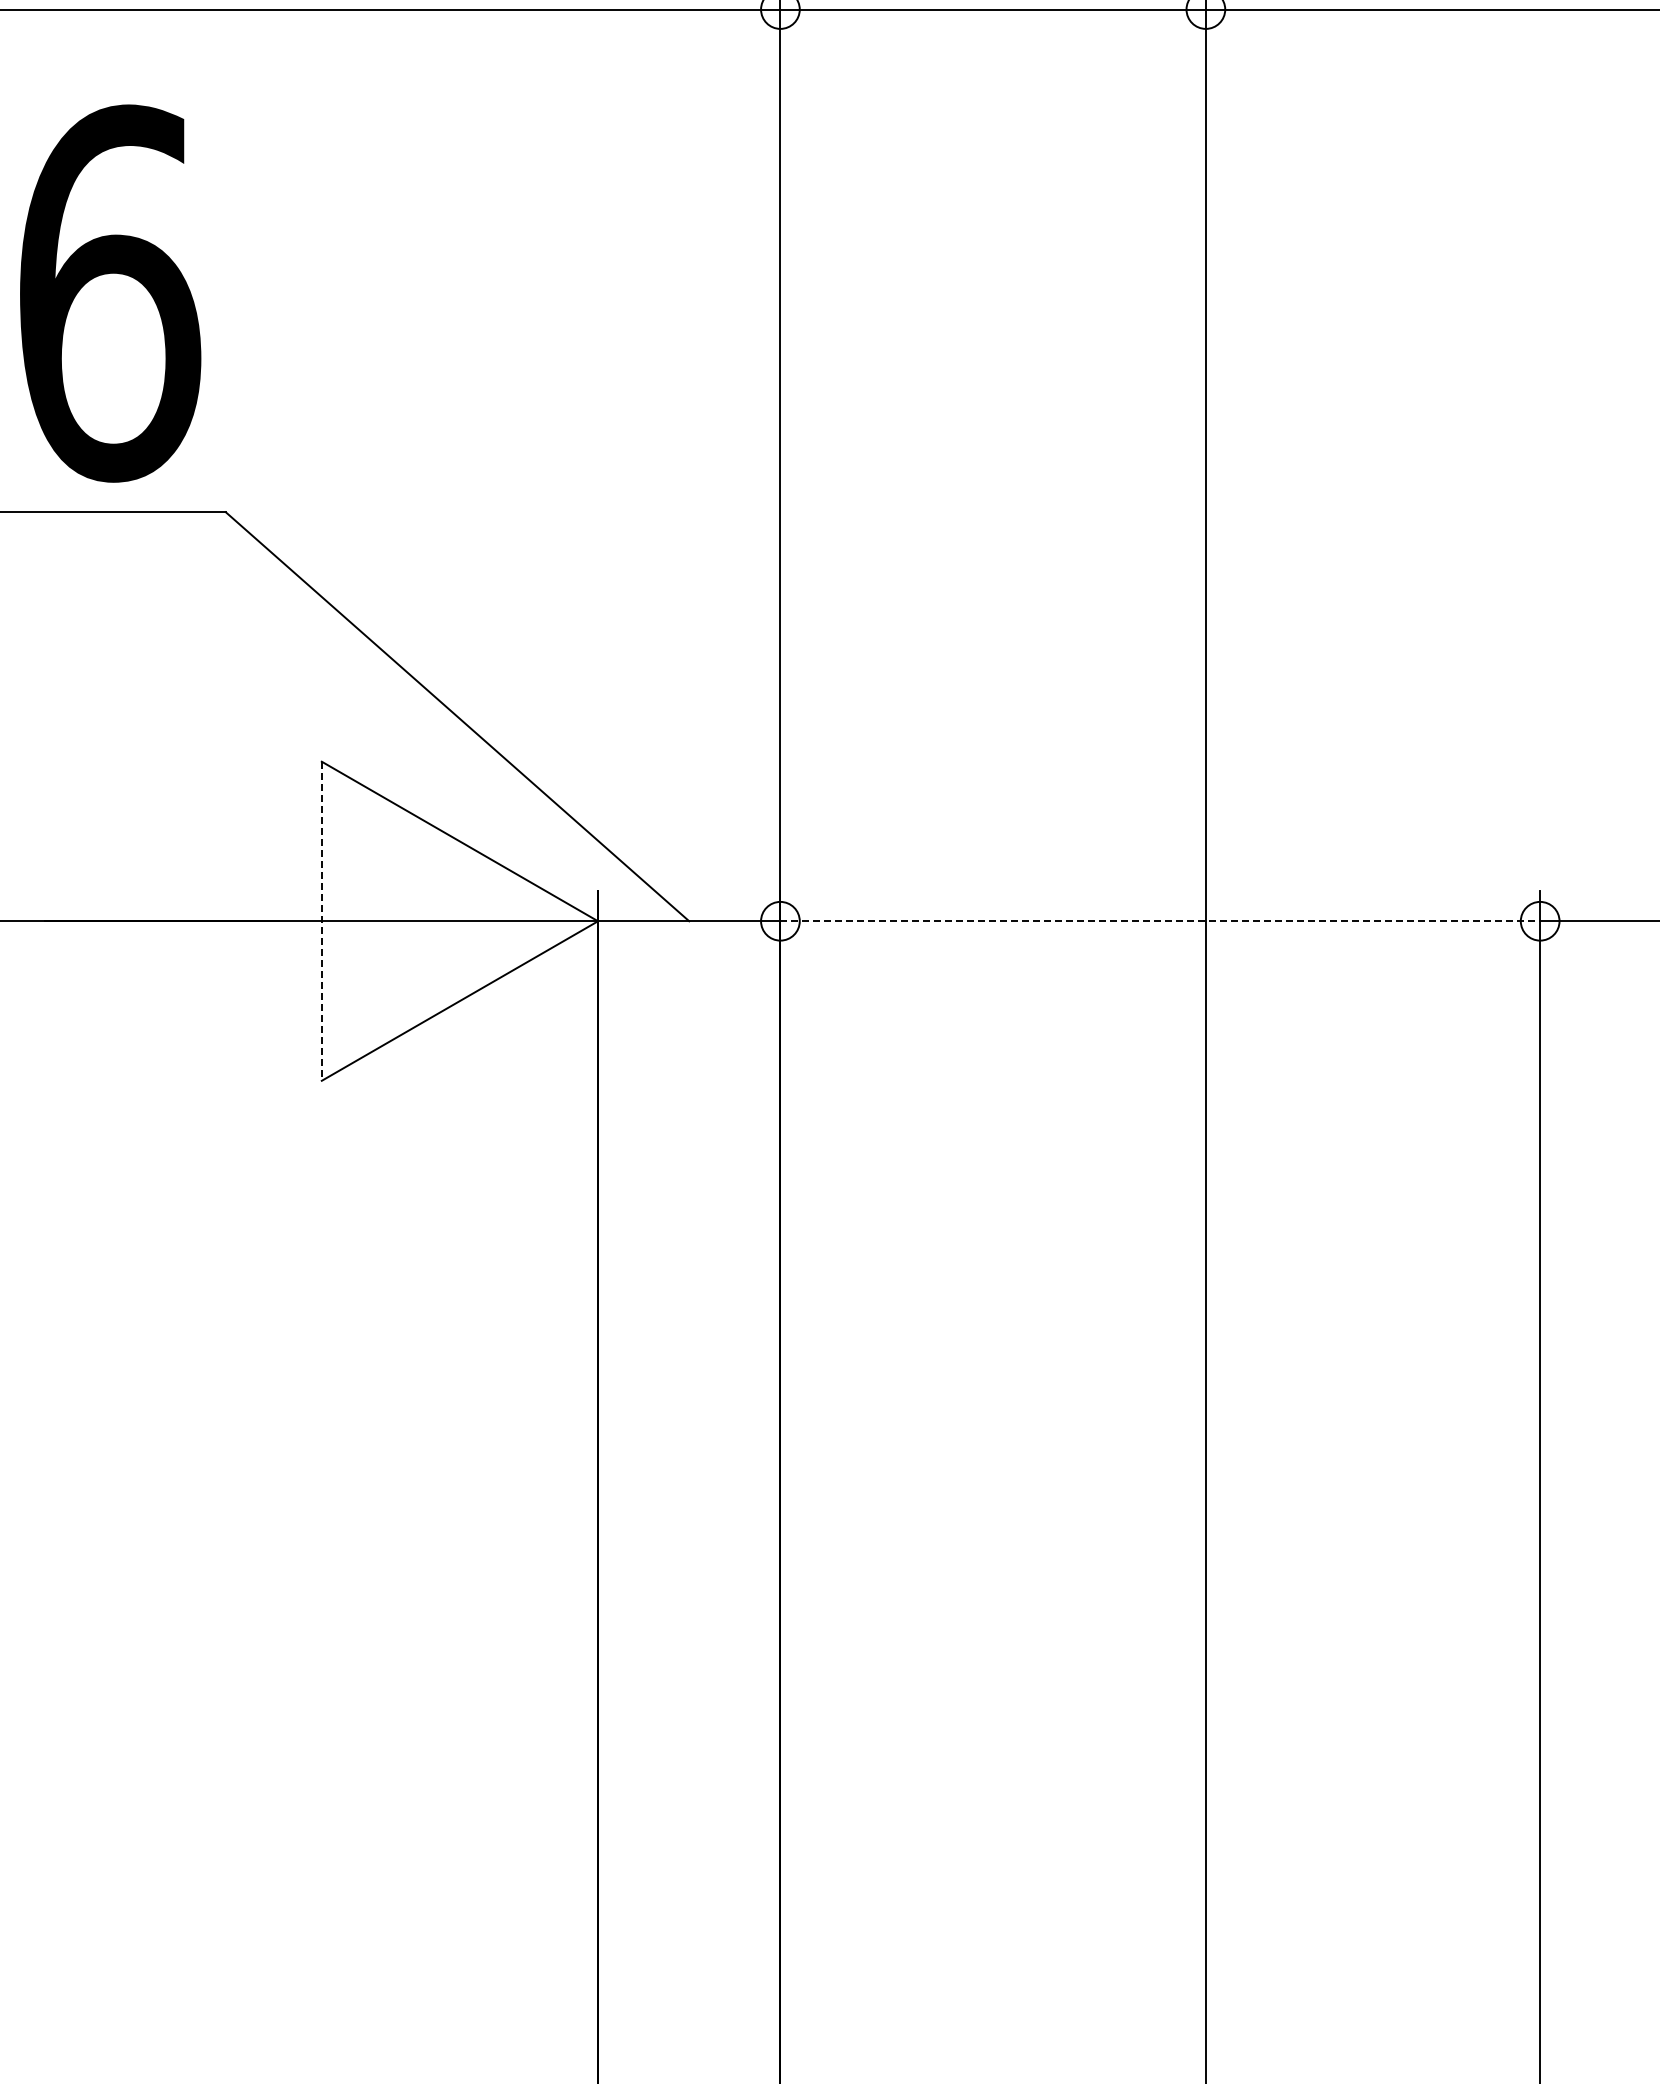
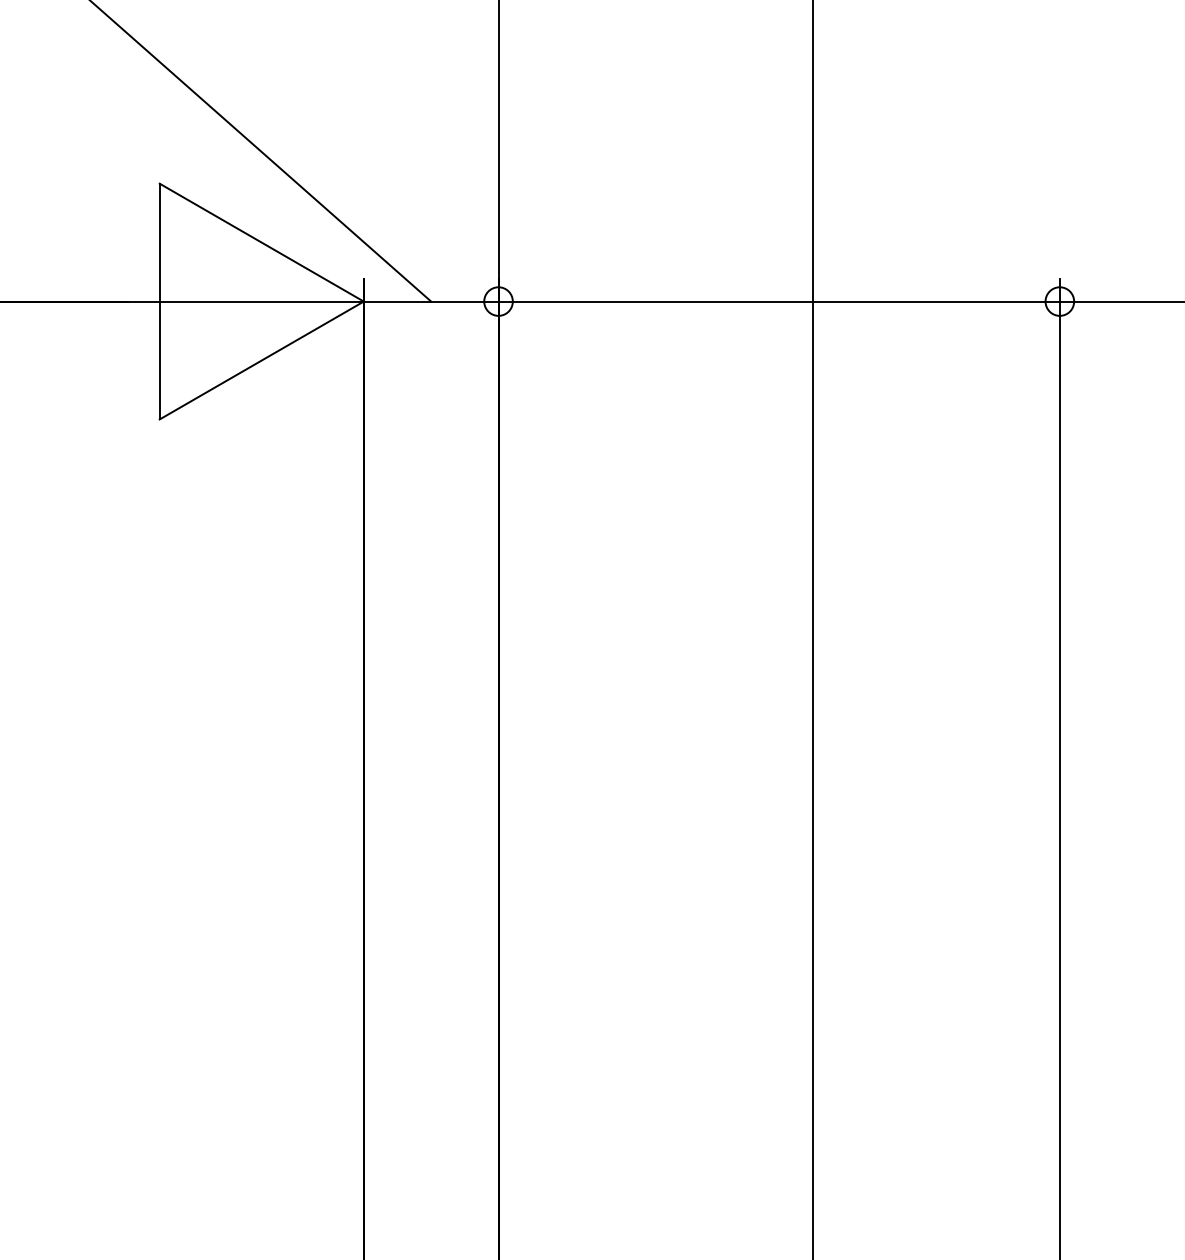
line: (321, 921) -> (159, 301), dashed -> solid
line: (1160, 921) -> (779, 301), dashed -> solid

